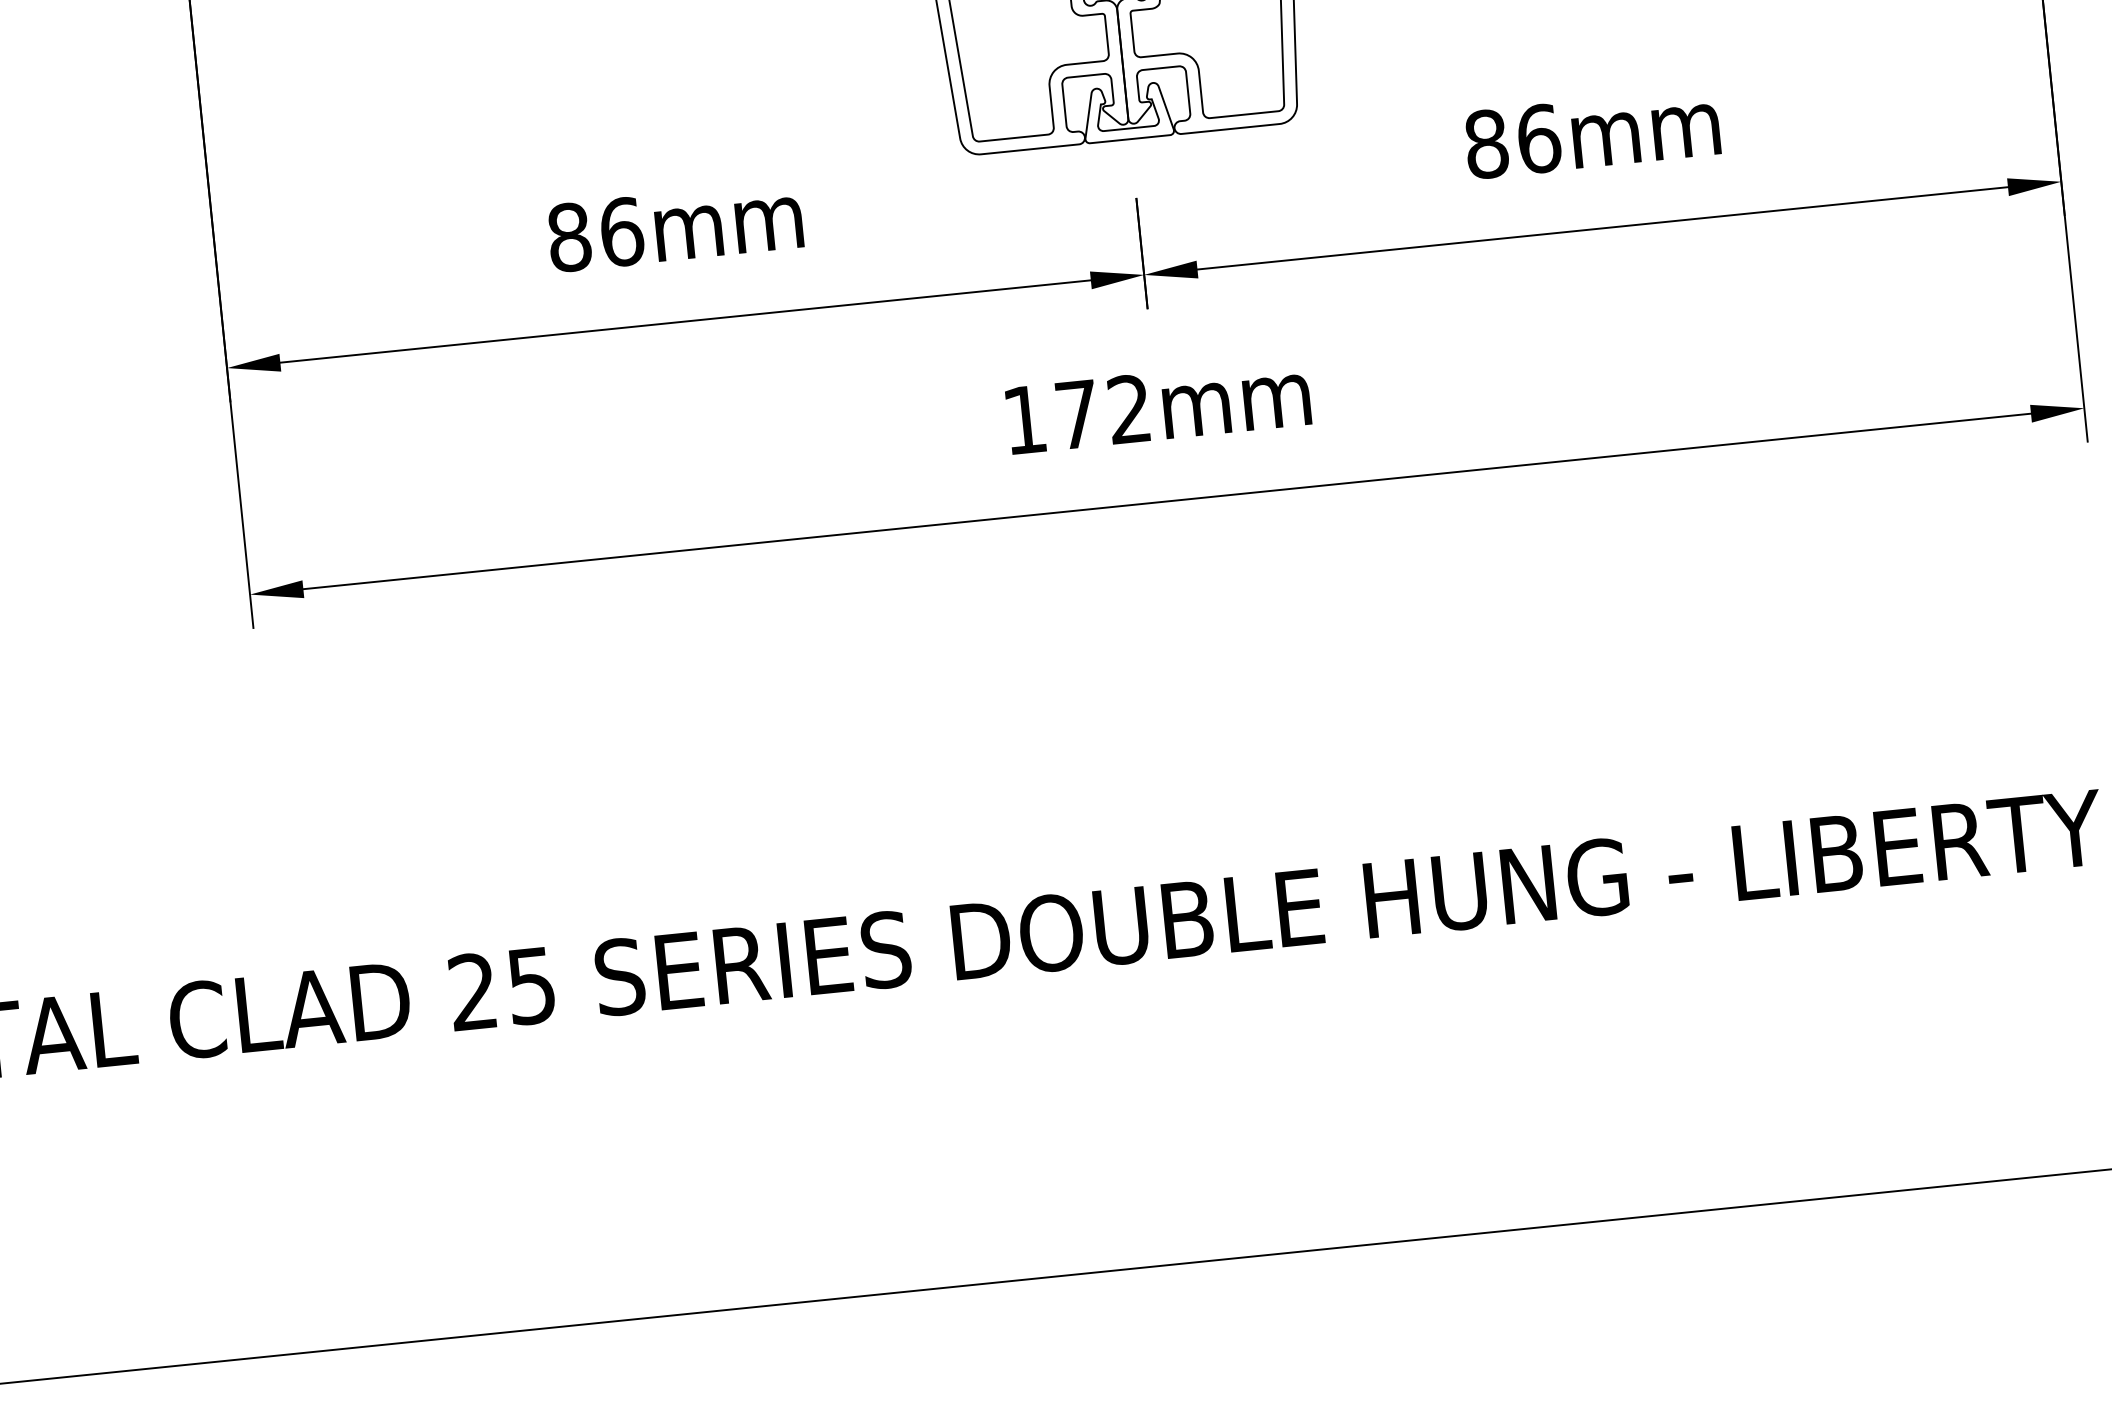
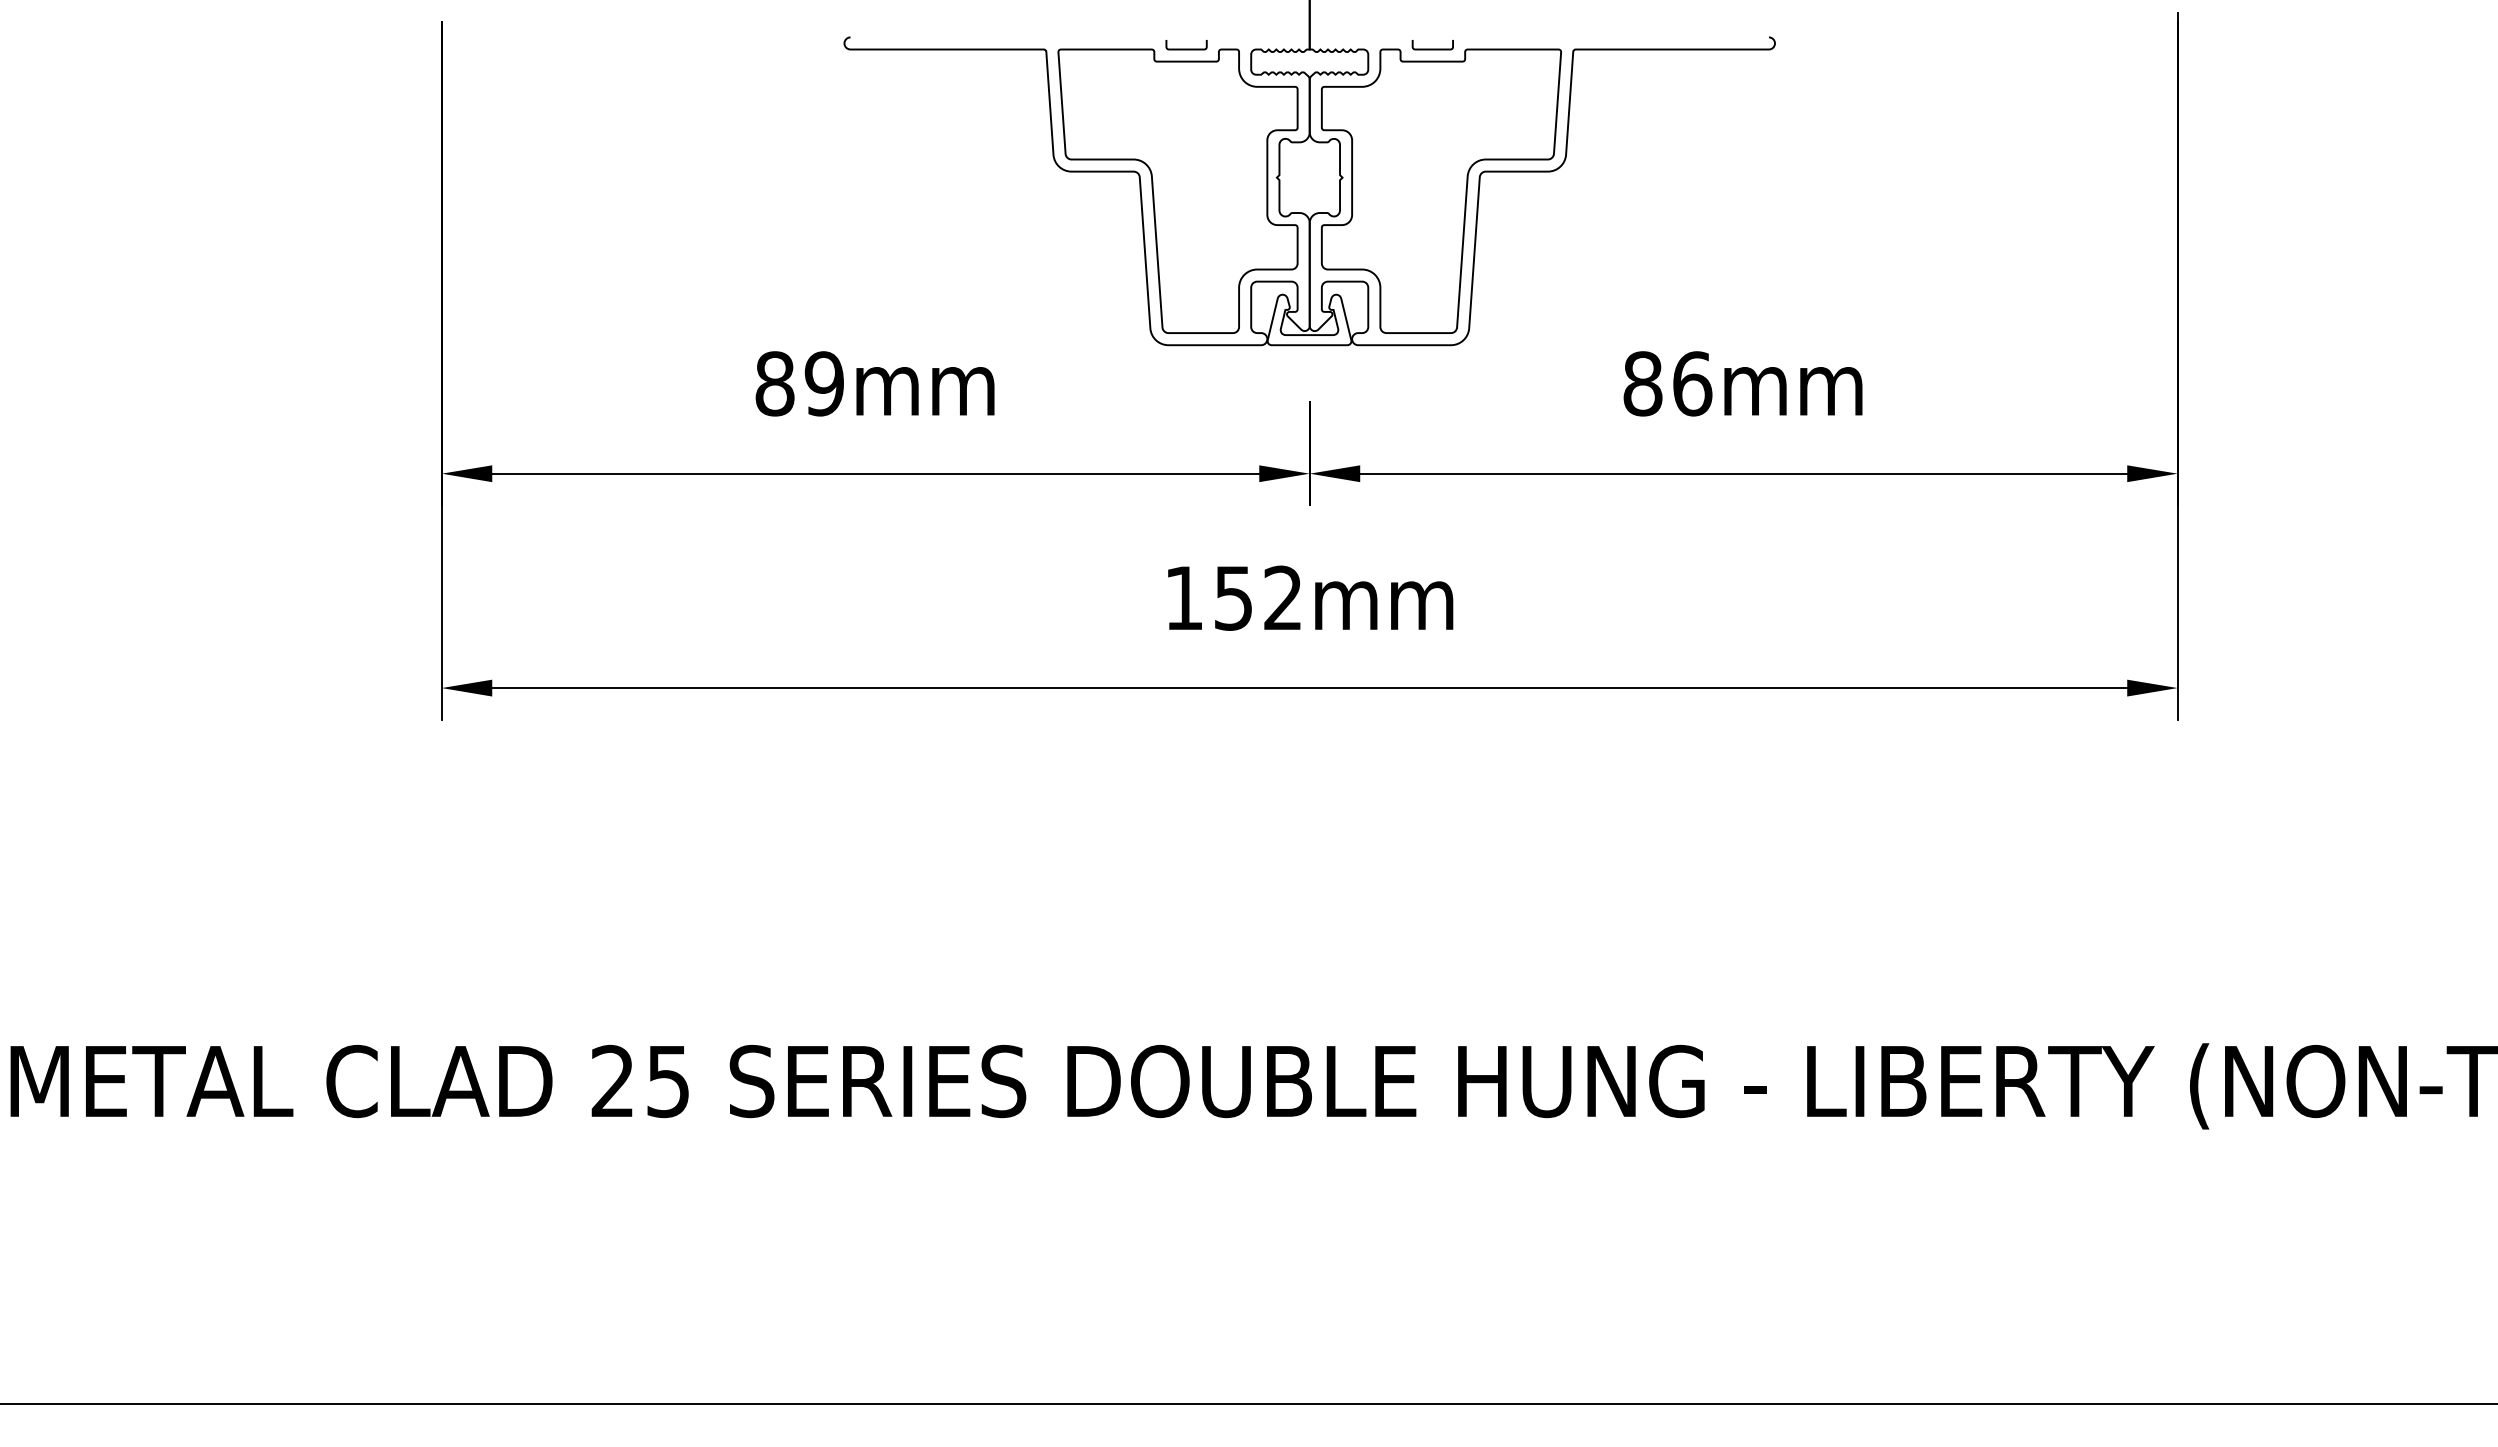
text: (621, 231) -> (824, 383), 86mm -> 89mm
text: (1077, 414) -> (1233, 598), 172mm -> 152mm

